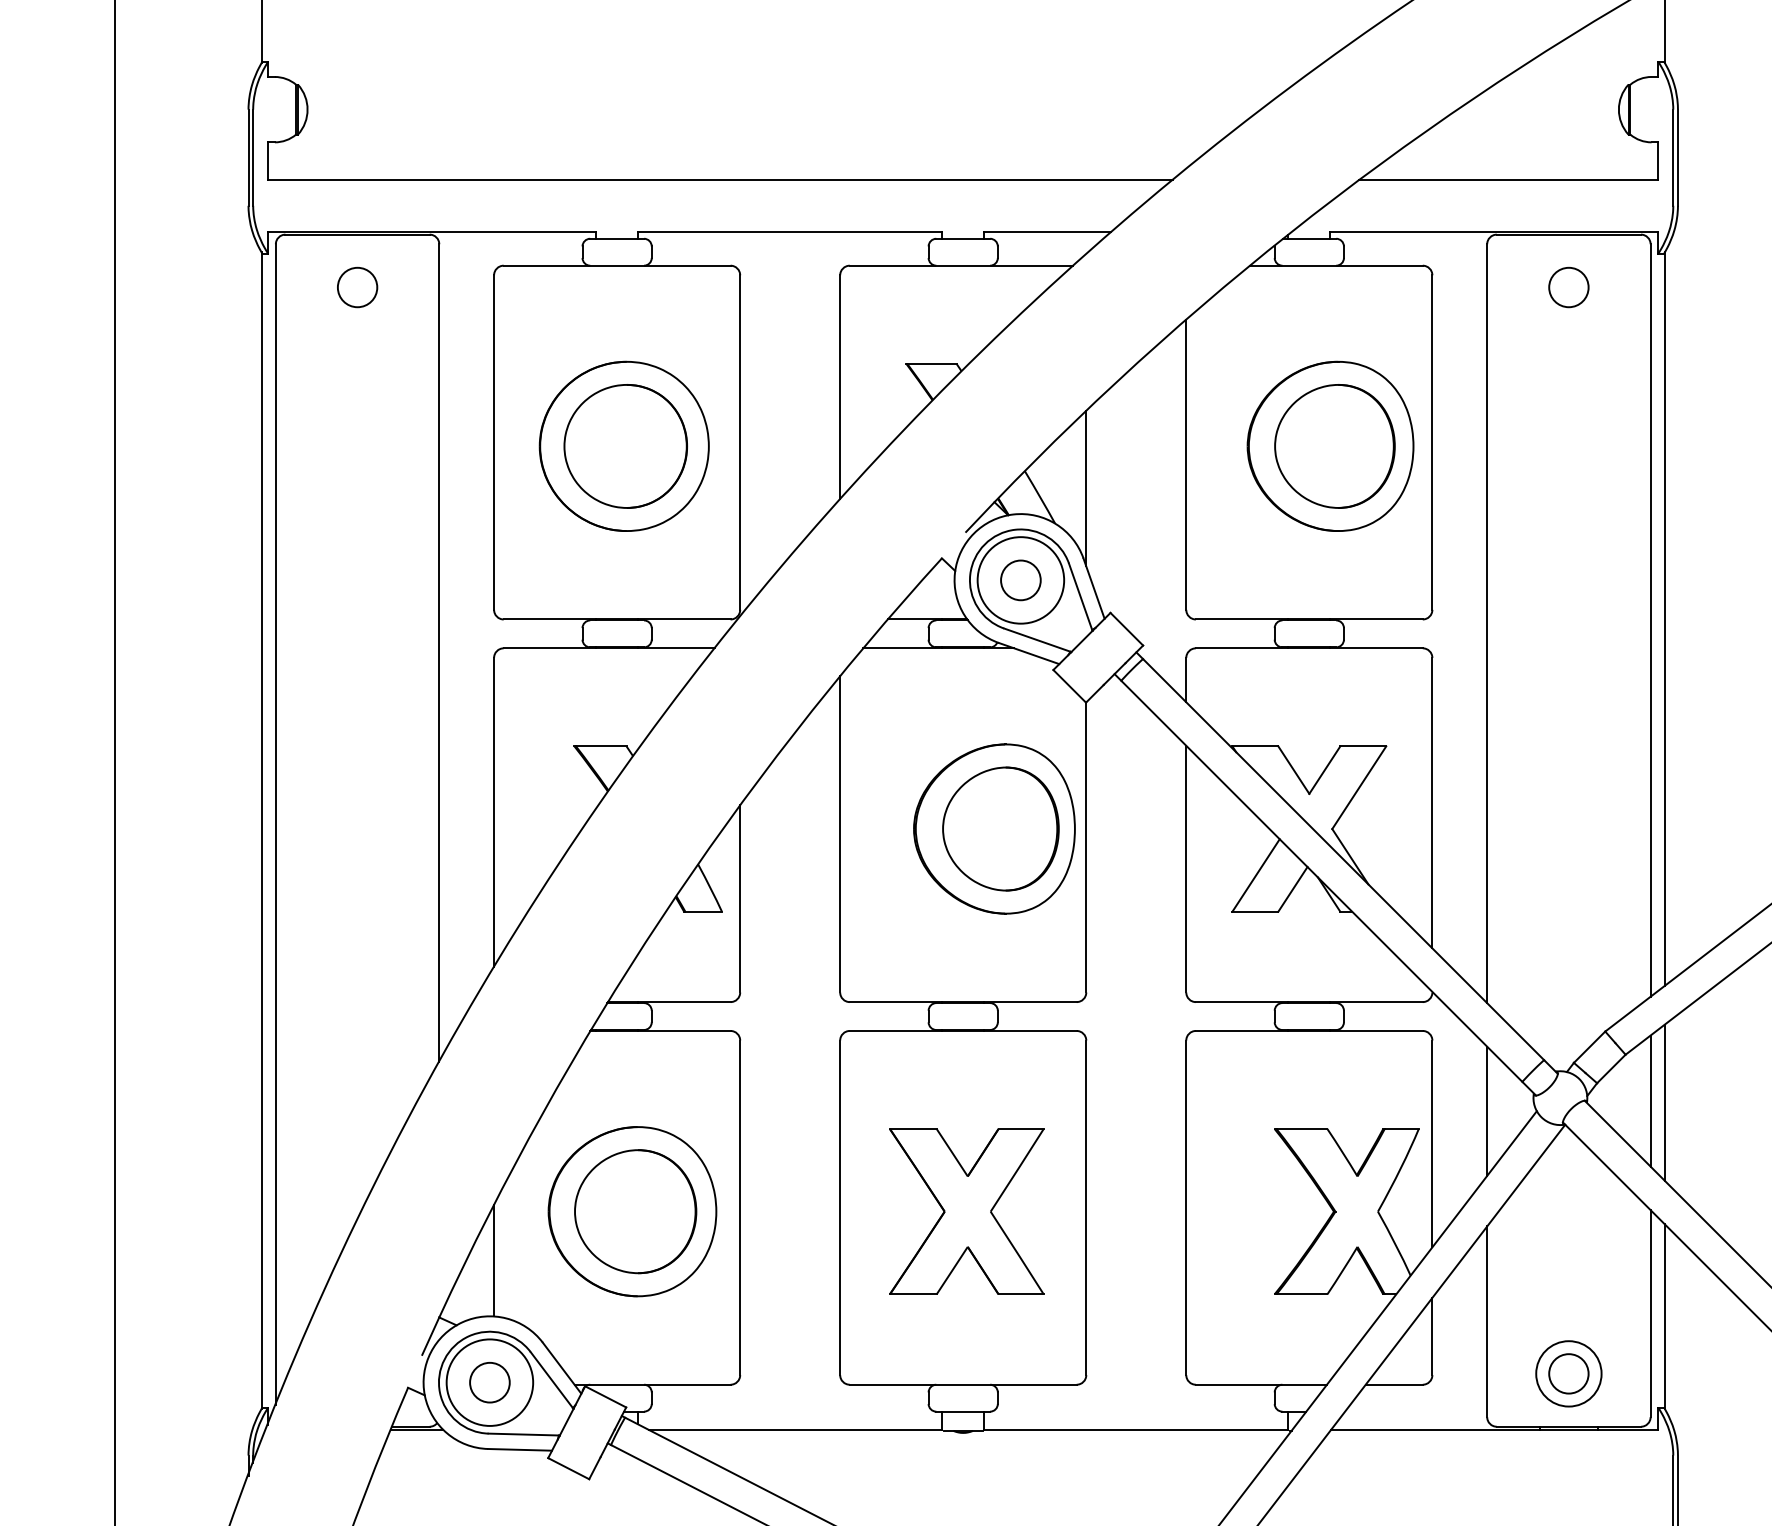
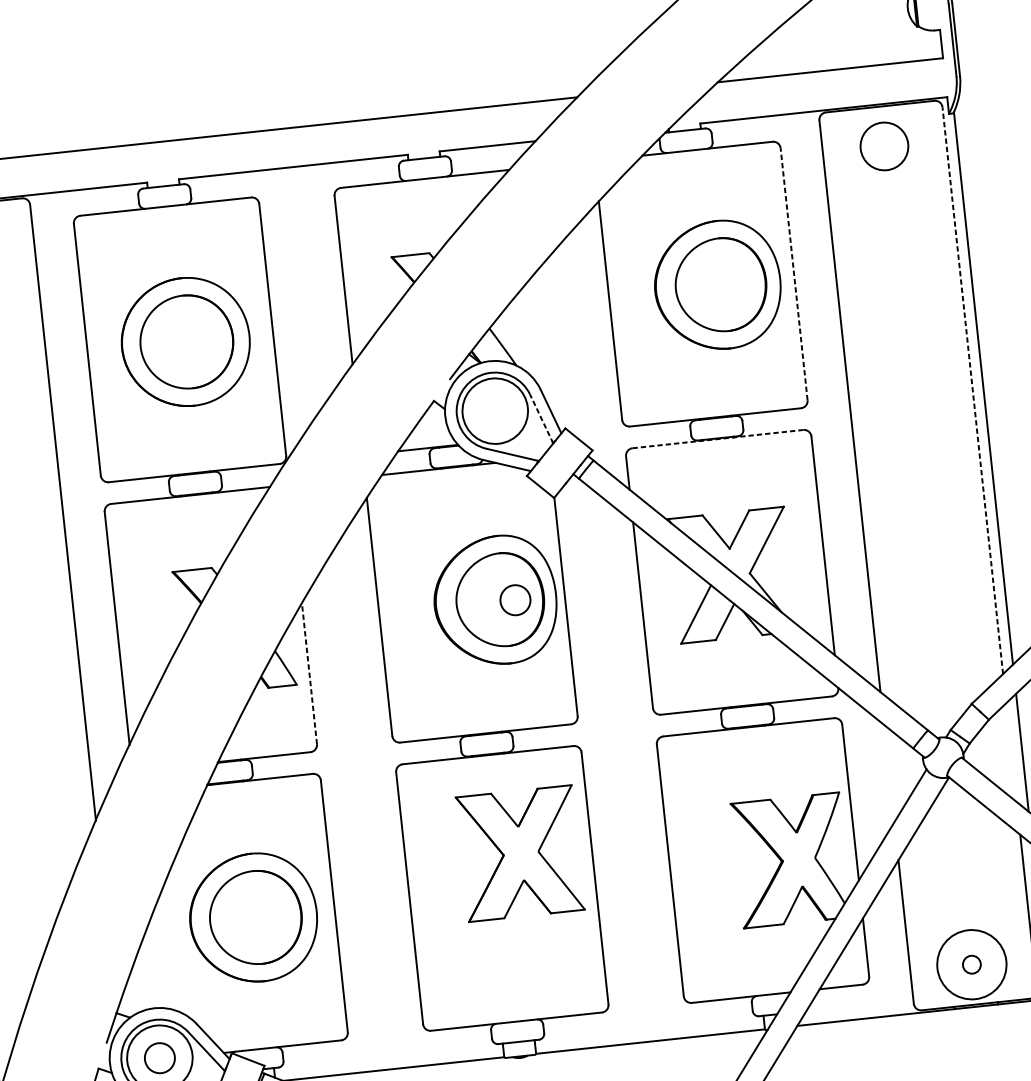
circle: (1568, 287) -> (884, 146), size x1.6
line: (1432, 442) -> (794, 274), solid -> dashed
line: (1086, 488) -> (537, 336), removed
circle: (1020, 580) -> (515, 600), moved
line: (1080, 597) -> (541, 419), solid -> dashed
line: (1650, 620) -> (972, 390), solid -> dashed
line: (1309, 648) -> (718, 439), solid -> dashed
line: (740, 898) -> (309, 673), solid -> dashed
line: (1650, 1100) -> (1011, 752), removed
line: (1487, 1110) -> (889, 772), removed
part: (966, 1211) -> (520, 853), moved
line: (494, 1260) -> (153, 965), removed
circle: (1568, 1373) -> (971, 964), size x0.6
circle: (1568, 1373) -> (971, 964), size x1.4

